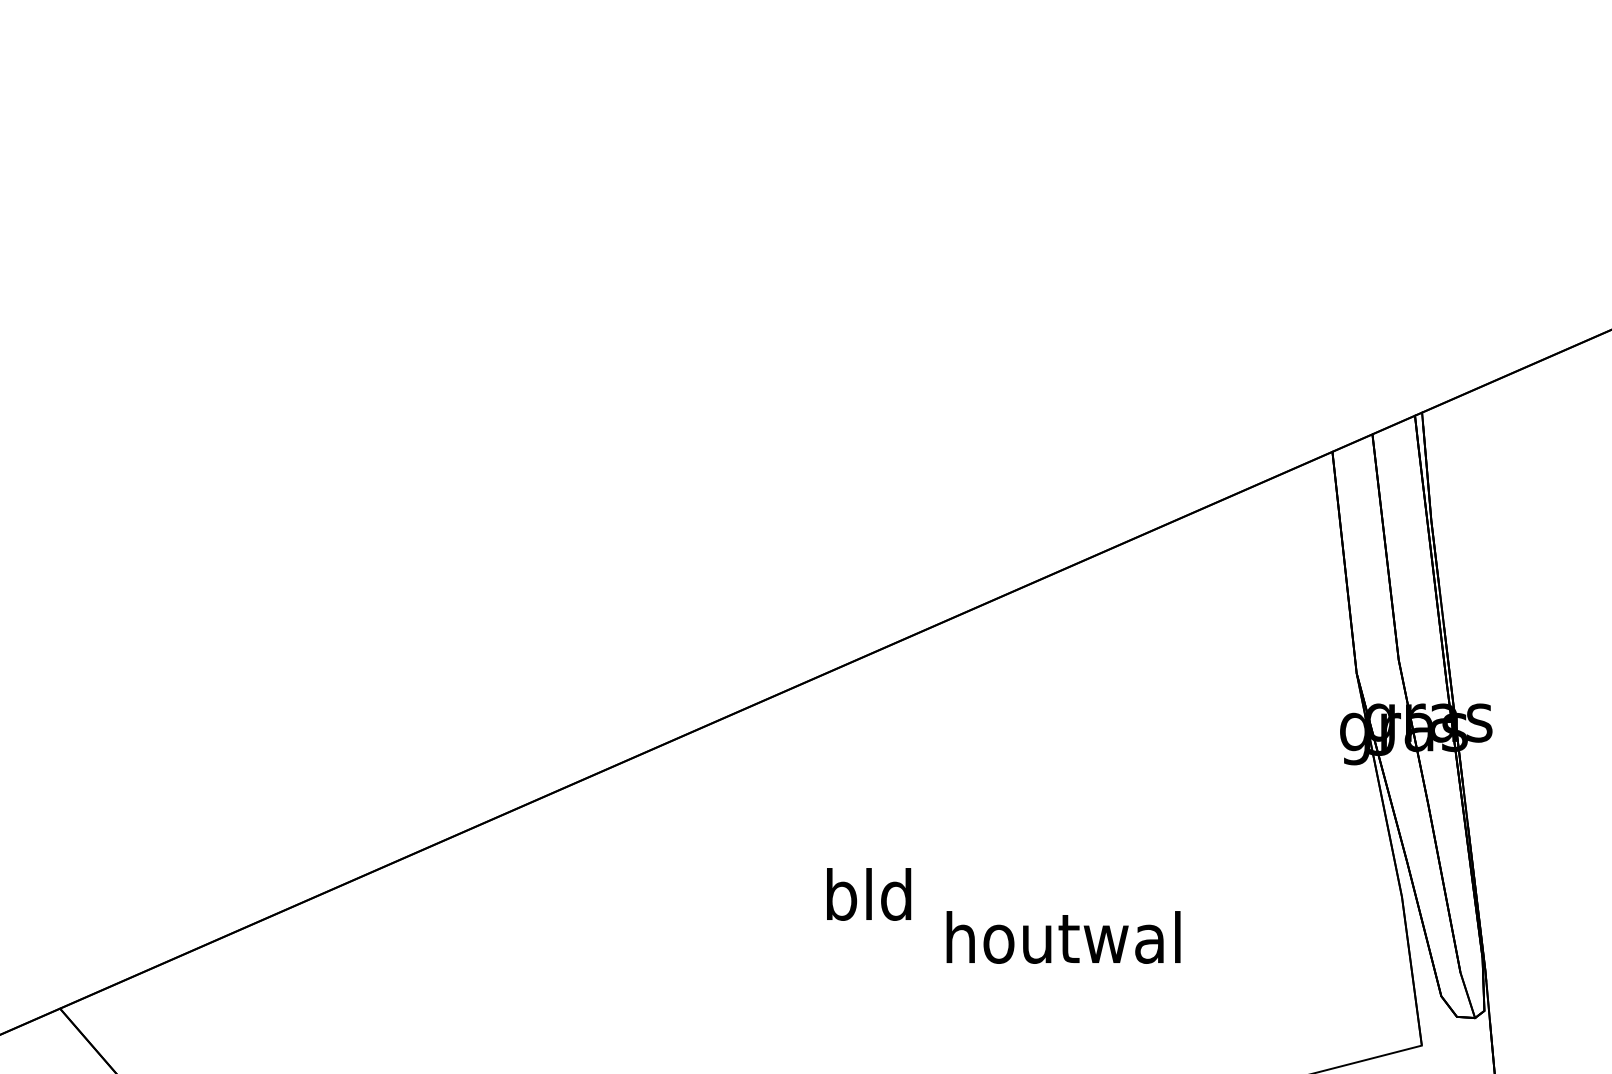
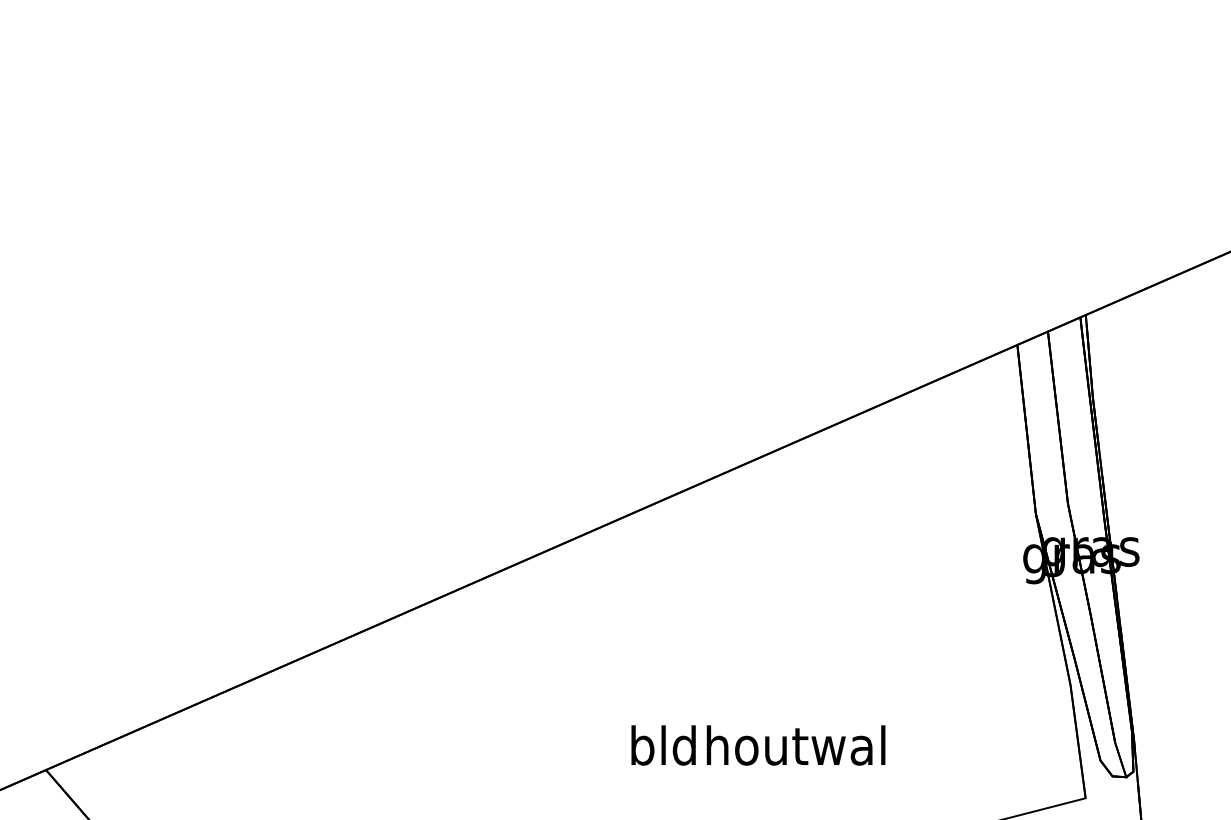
text: (869, 894) -> (663, 745), moved
text: (1063, 937) -> (796, 745), moved

